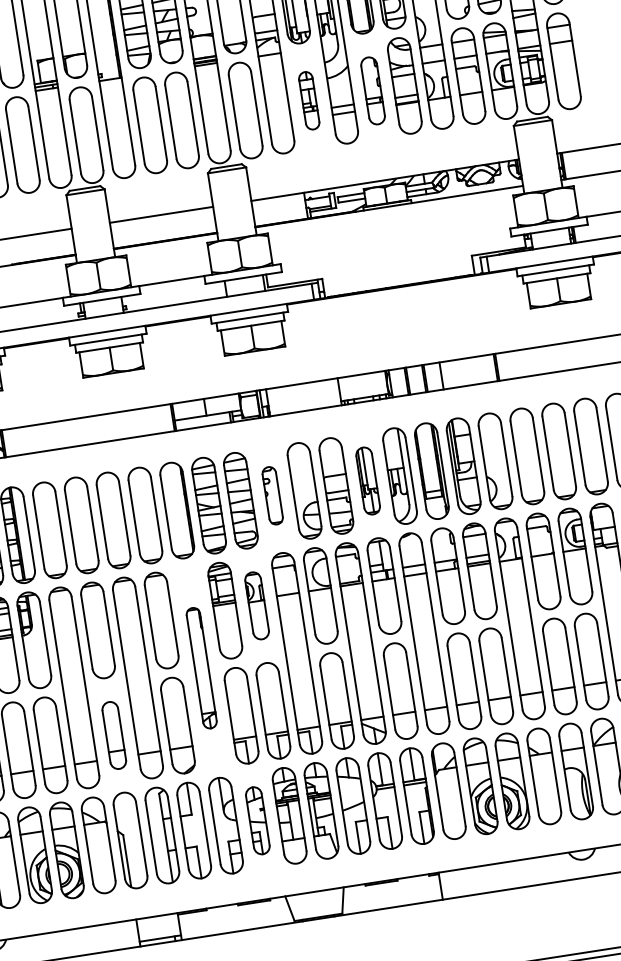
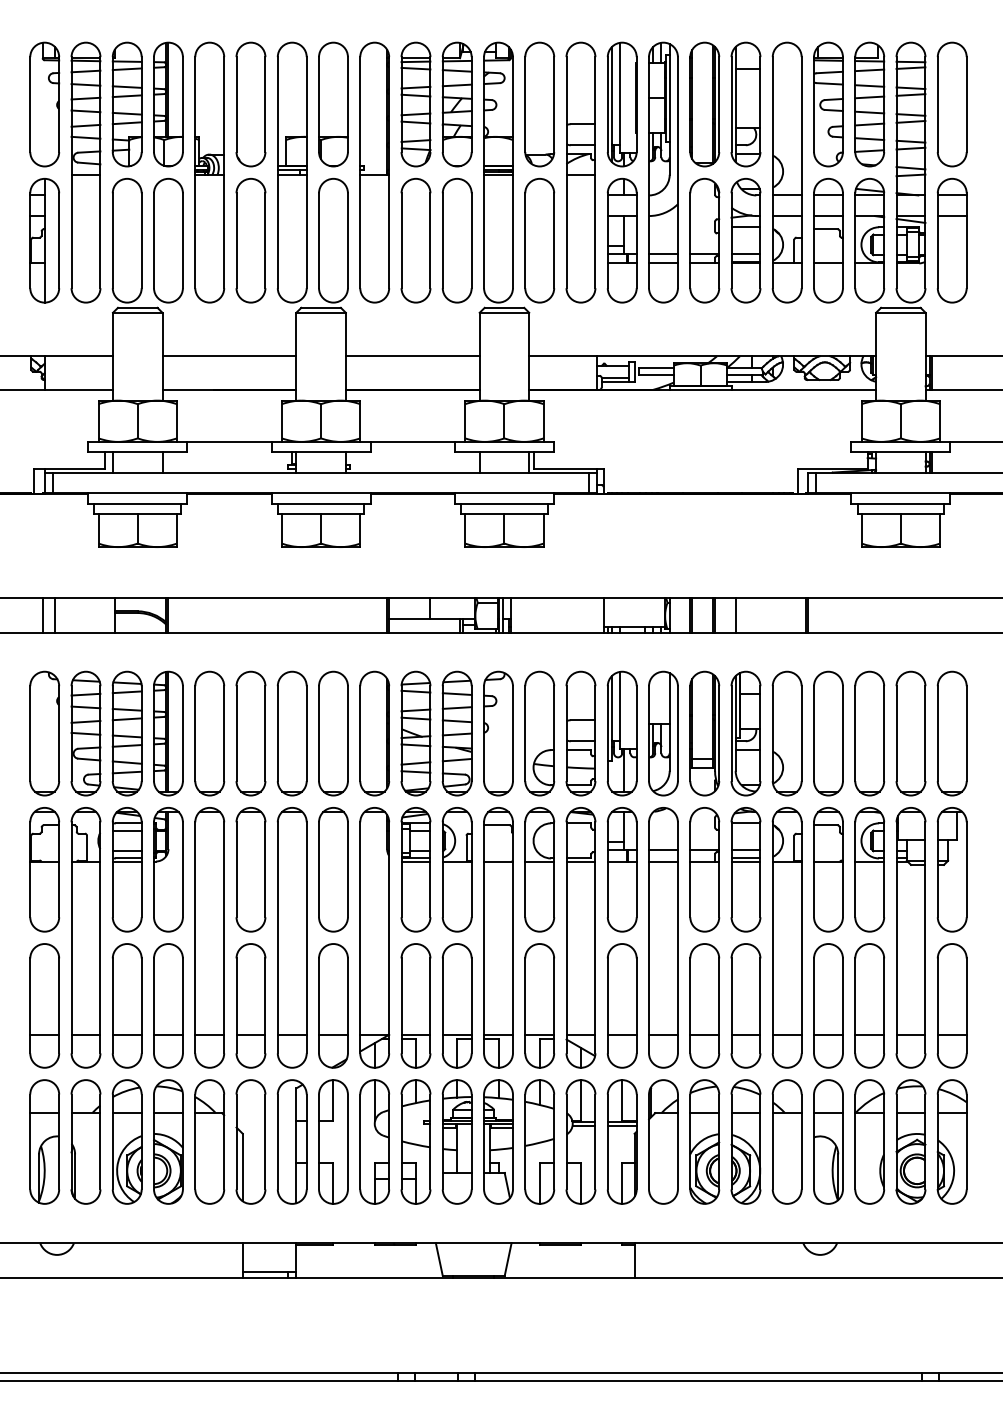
part: (372, 90) -> (704, 240), size x1.43
part: (308, 100) -> (621, 240), size x1.67
part: (367, 481) -> (621, 733), size x1.43
part: (272, 495) -> (498, 733), size x1.67
part: (256, 605) -> (456, 869), size x1.43
part: (201, 667) -> (374, 937), size x1.67
part: (113, 735) -> (250, 1005), size x1.43
part: (257, 820) -> (415, 1141), size x1.43

